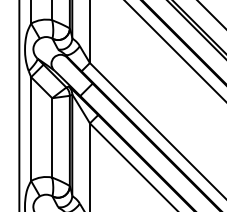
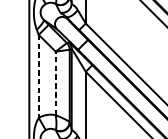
line: (31, 129) -> (39, 76), solid -> dashed
line: (52, 137) -> (55, 83), solid -> dashed

